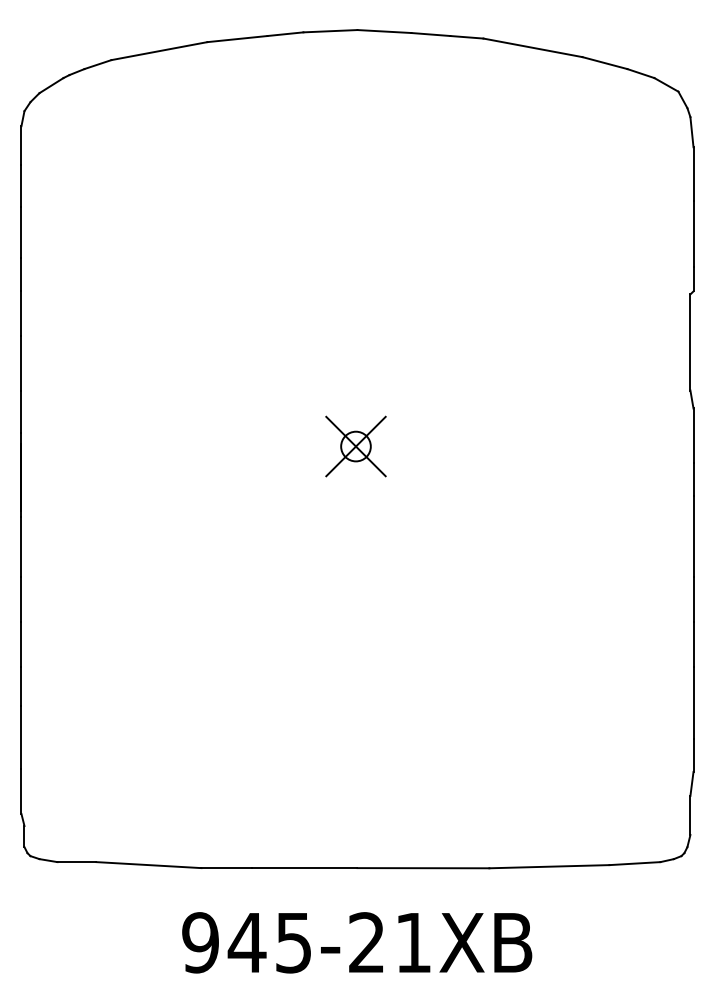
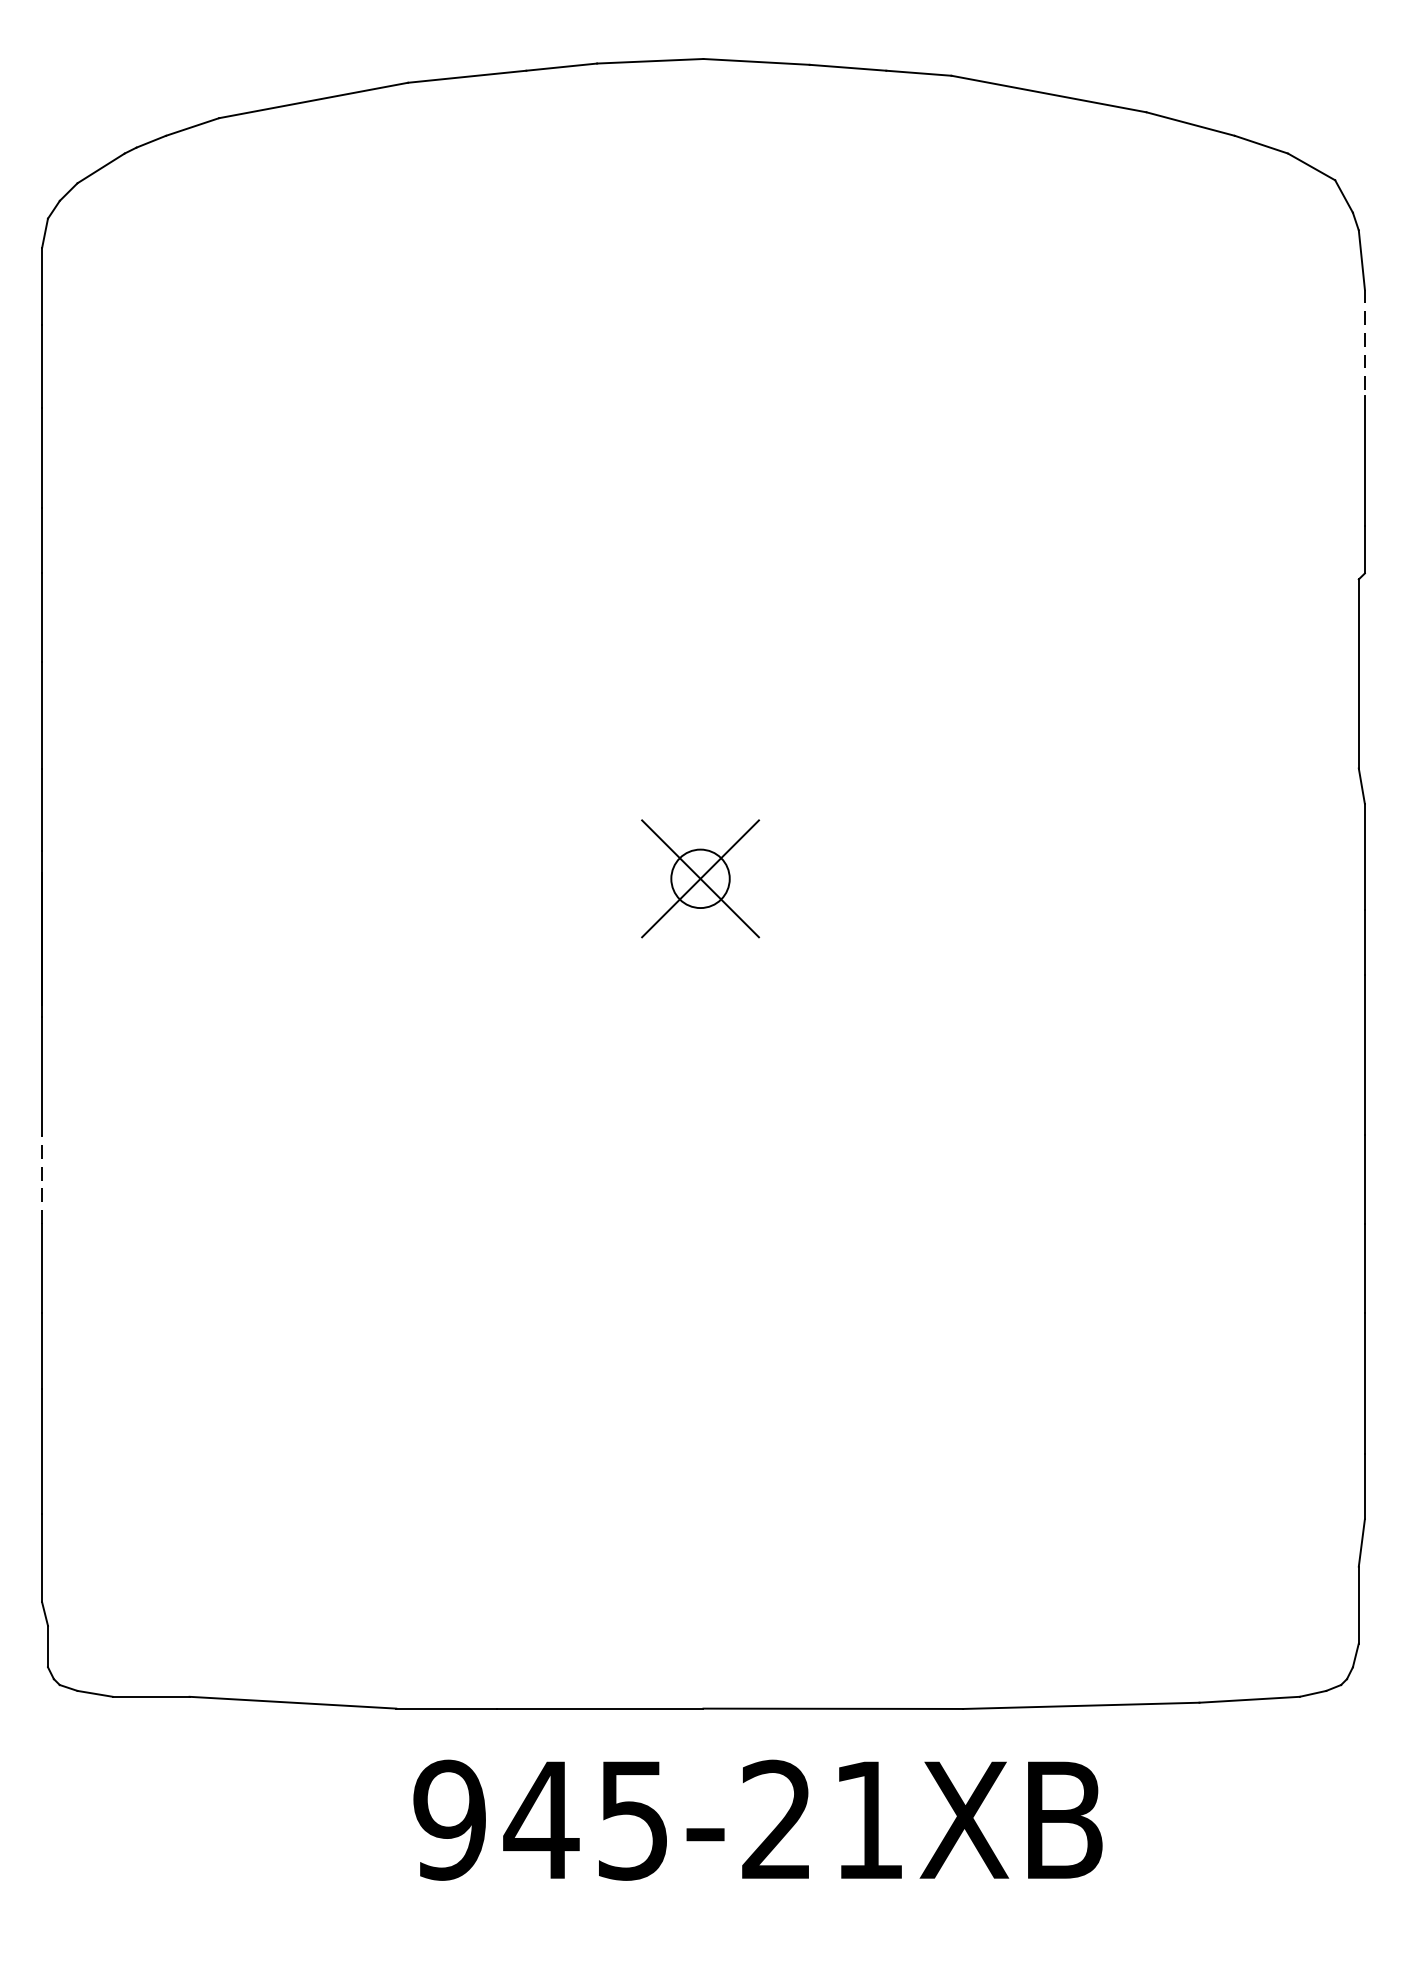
line: (693, 174) -> (1364, 343), solid -> dashed
line: (21, 599) -> (42, 1179), solid -> dashed
text: (357, 942) -> (758, 1819), moved

